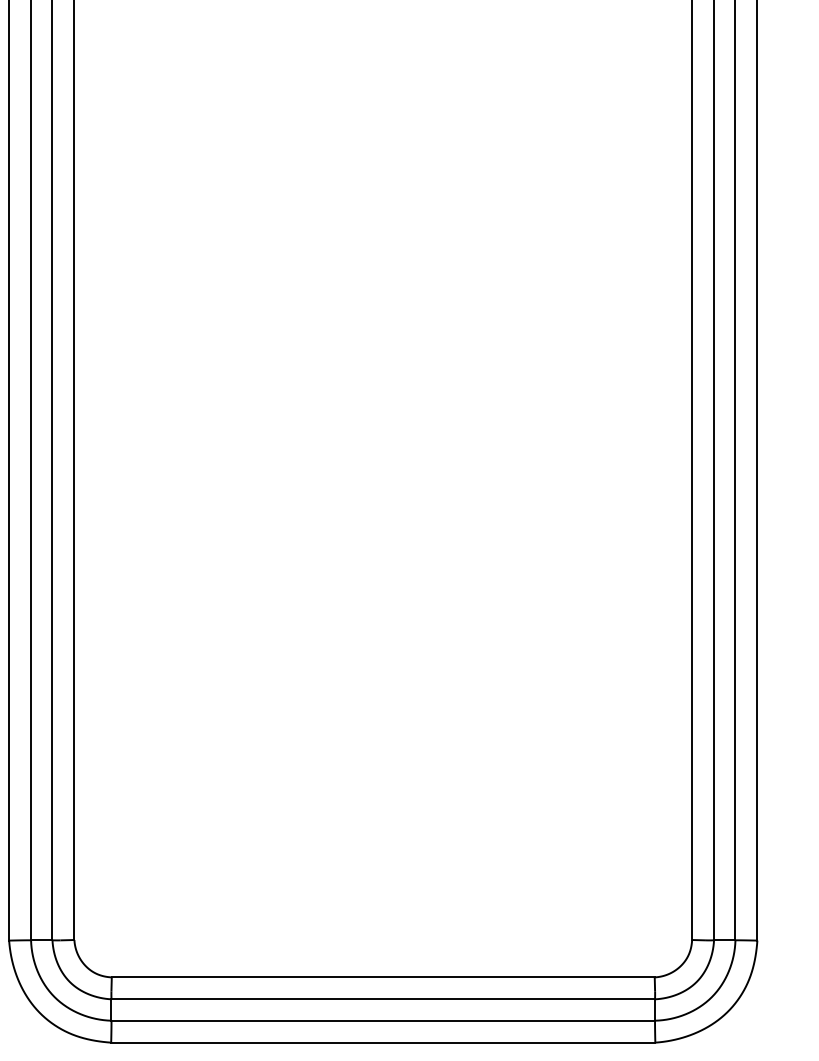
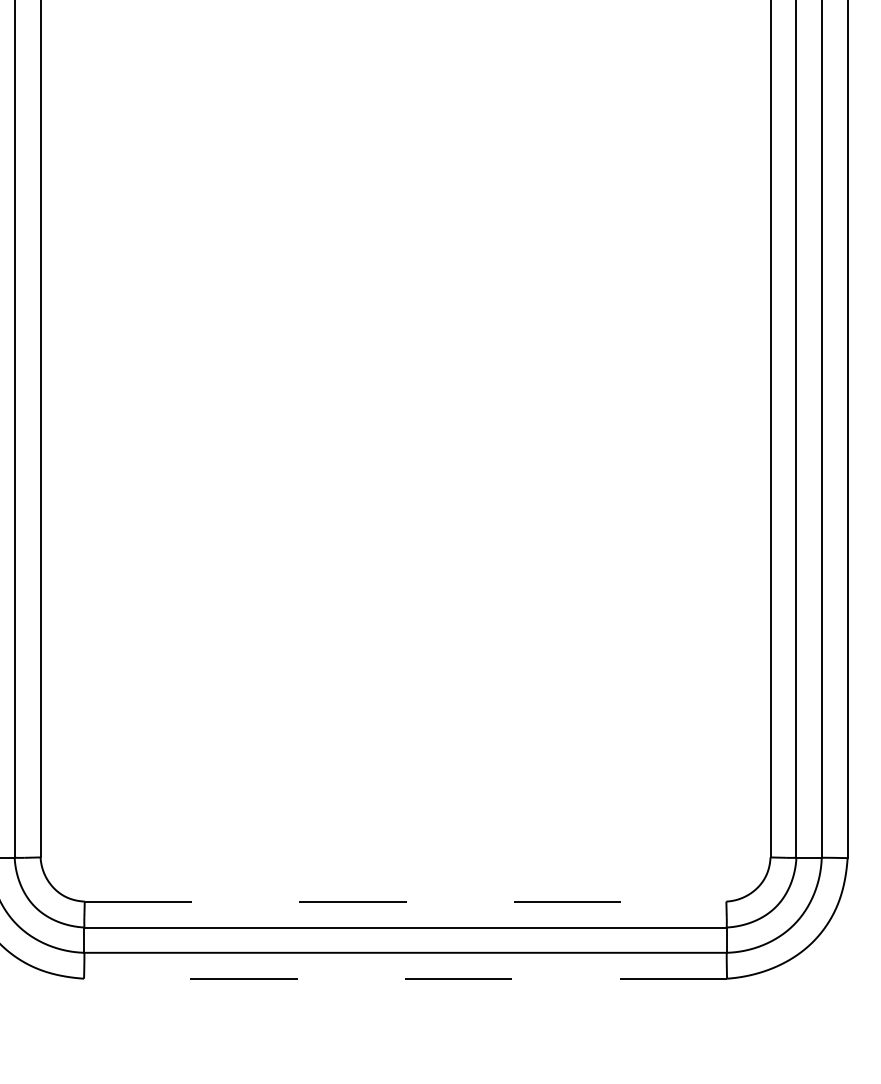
line: (383, 977) -> (405, 901), solid -> dashed
line: (382, 1042) -> (404, 978), solid -> dashed

